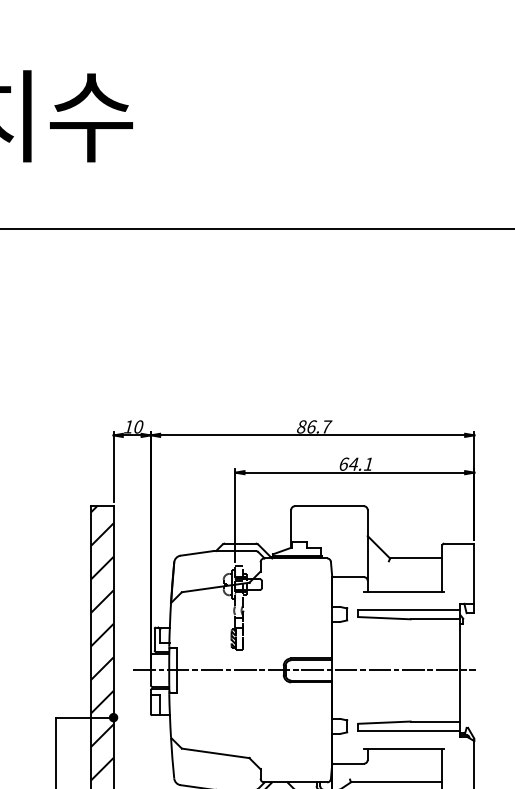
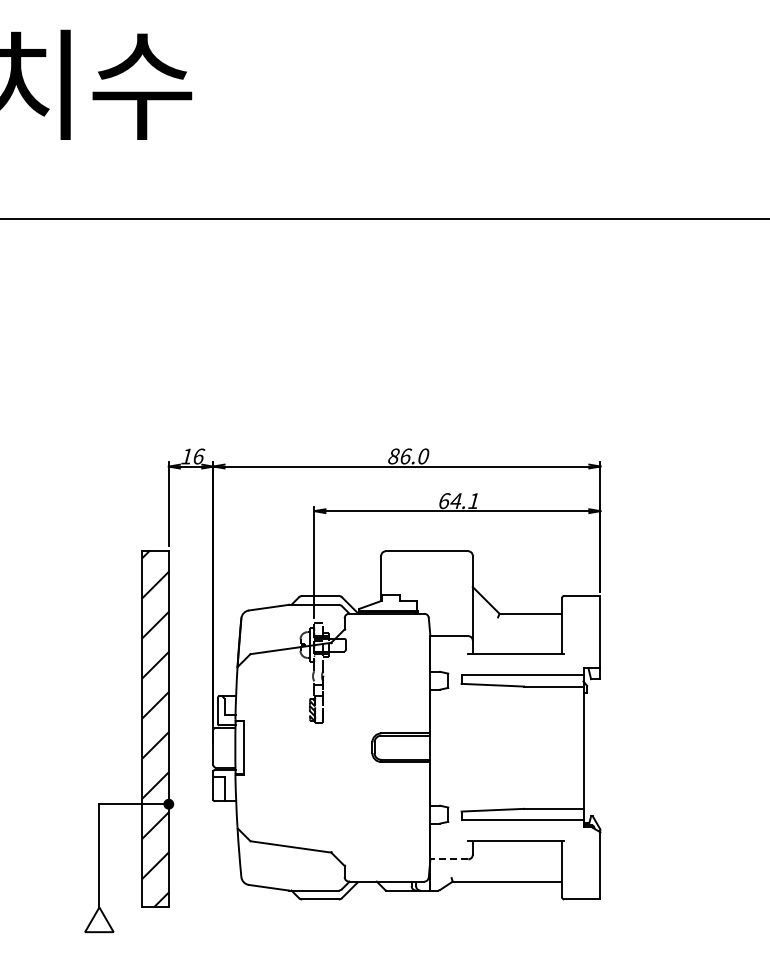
text: (139, 426) -> (199, 456), 10 -> 16
text: (327, 426) -> (424, 456), 86.7 -> 86.0
line: (304, 670) -> (397, 747), removed
line: (348, 763) -> (449, 859), solid -> dashed

